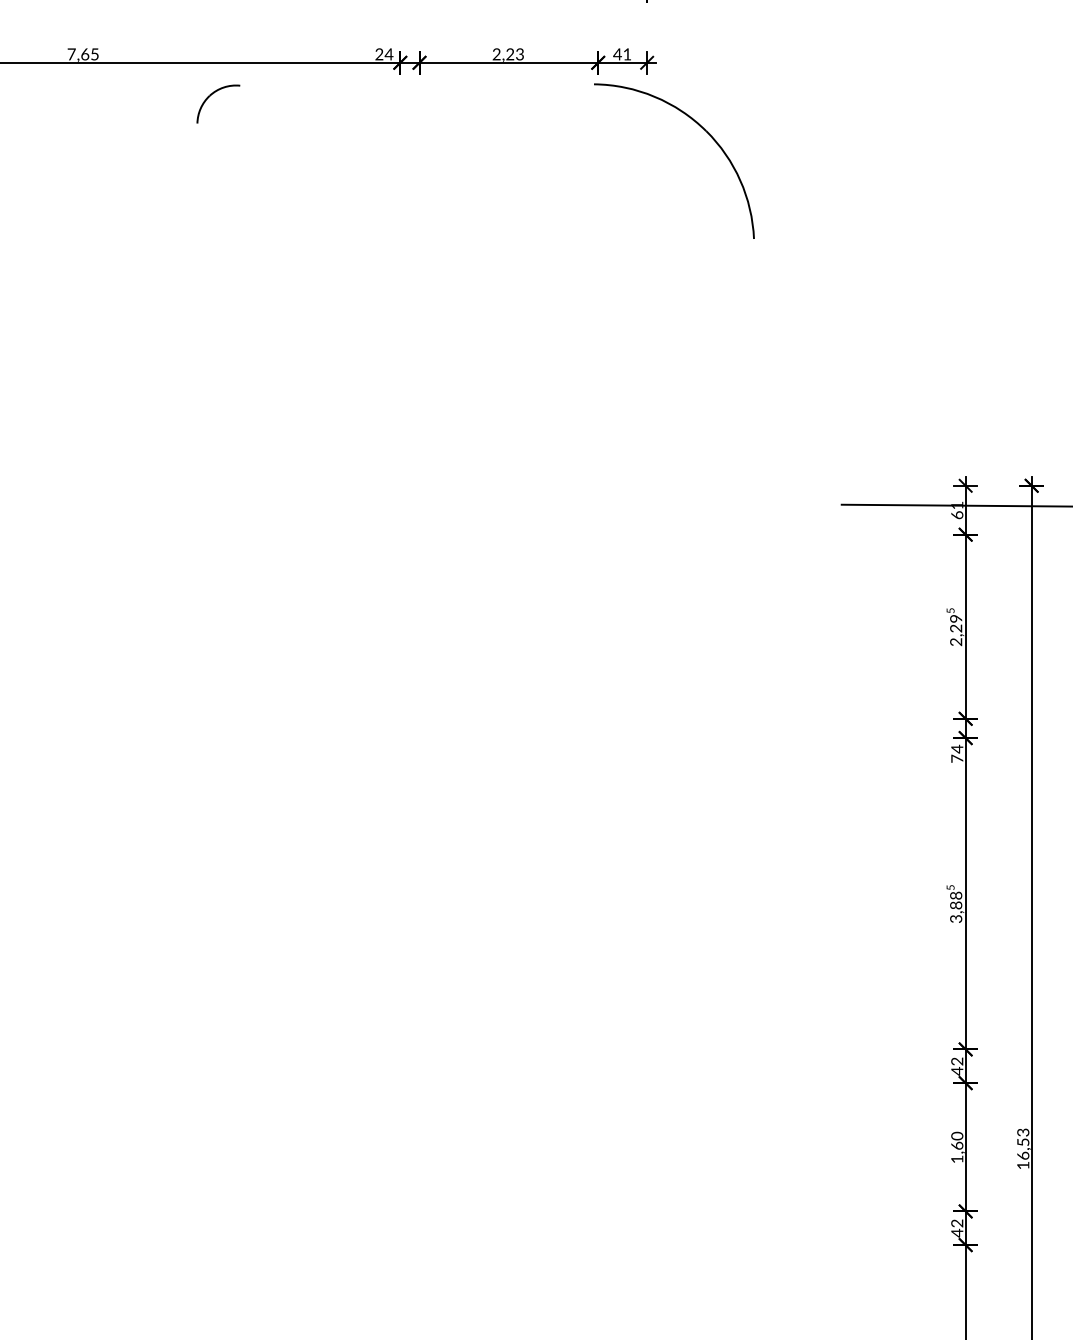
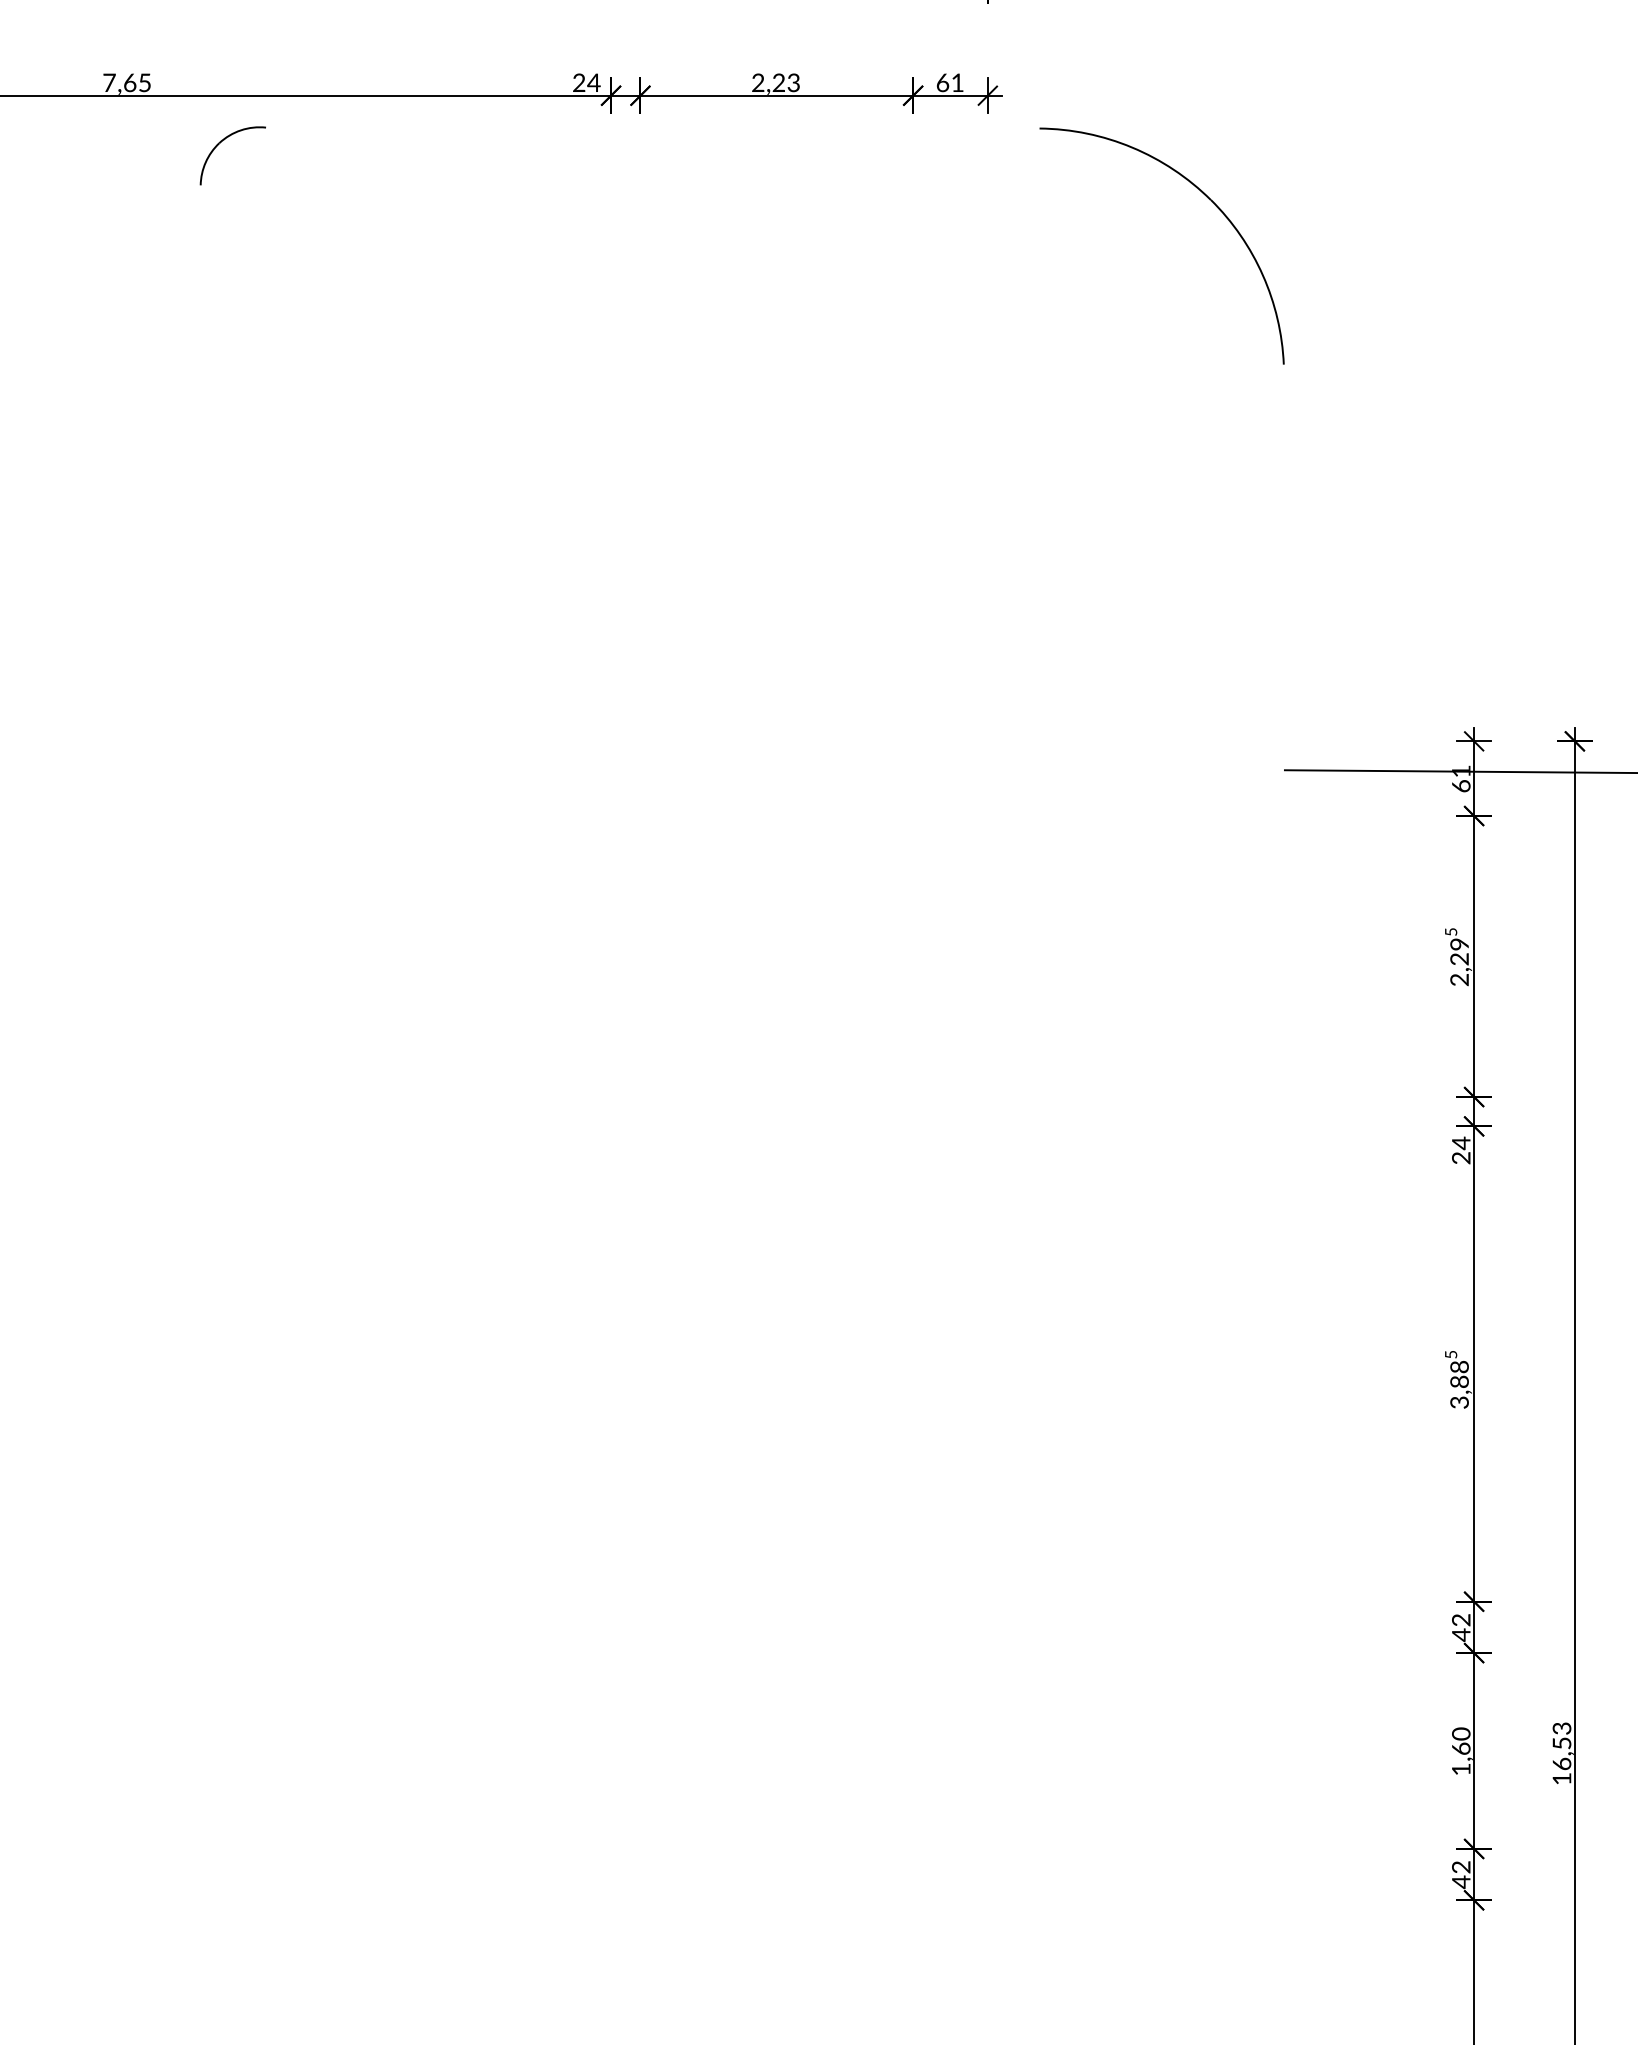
text: (617, 54) -> (942, 83), 41 -> 61
part: (211, 95) -> (222, 142), moved
part: (700, 127) -> (1202, 194), moved
text: (957, 758) -> (1461, 1157), 74 -> 24

